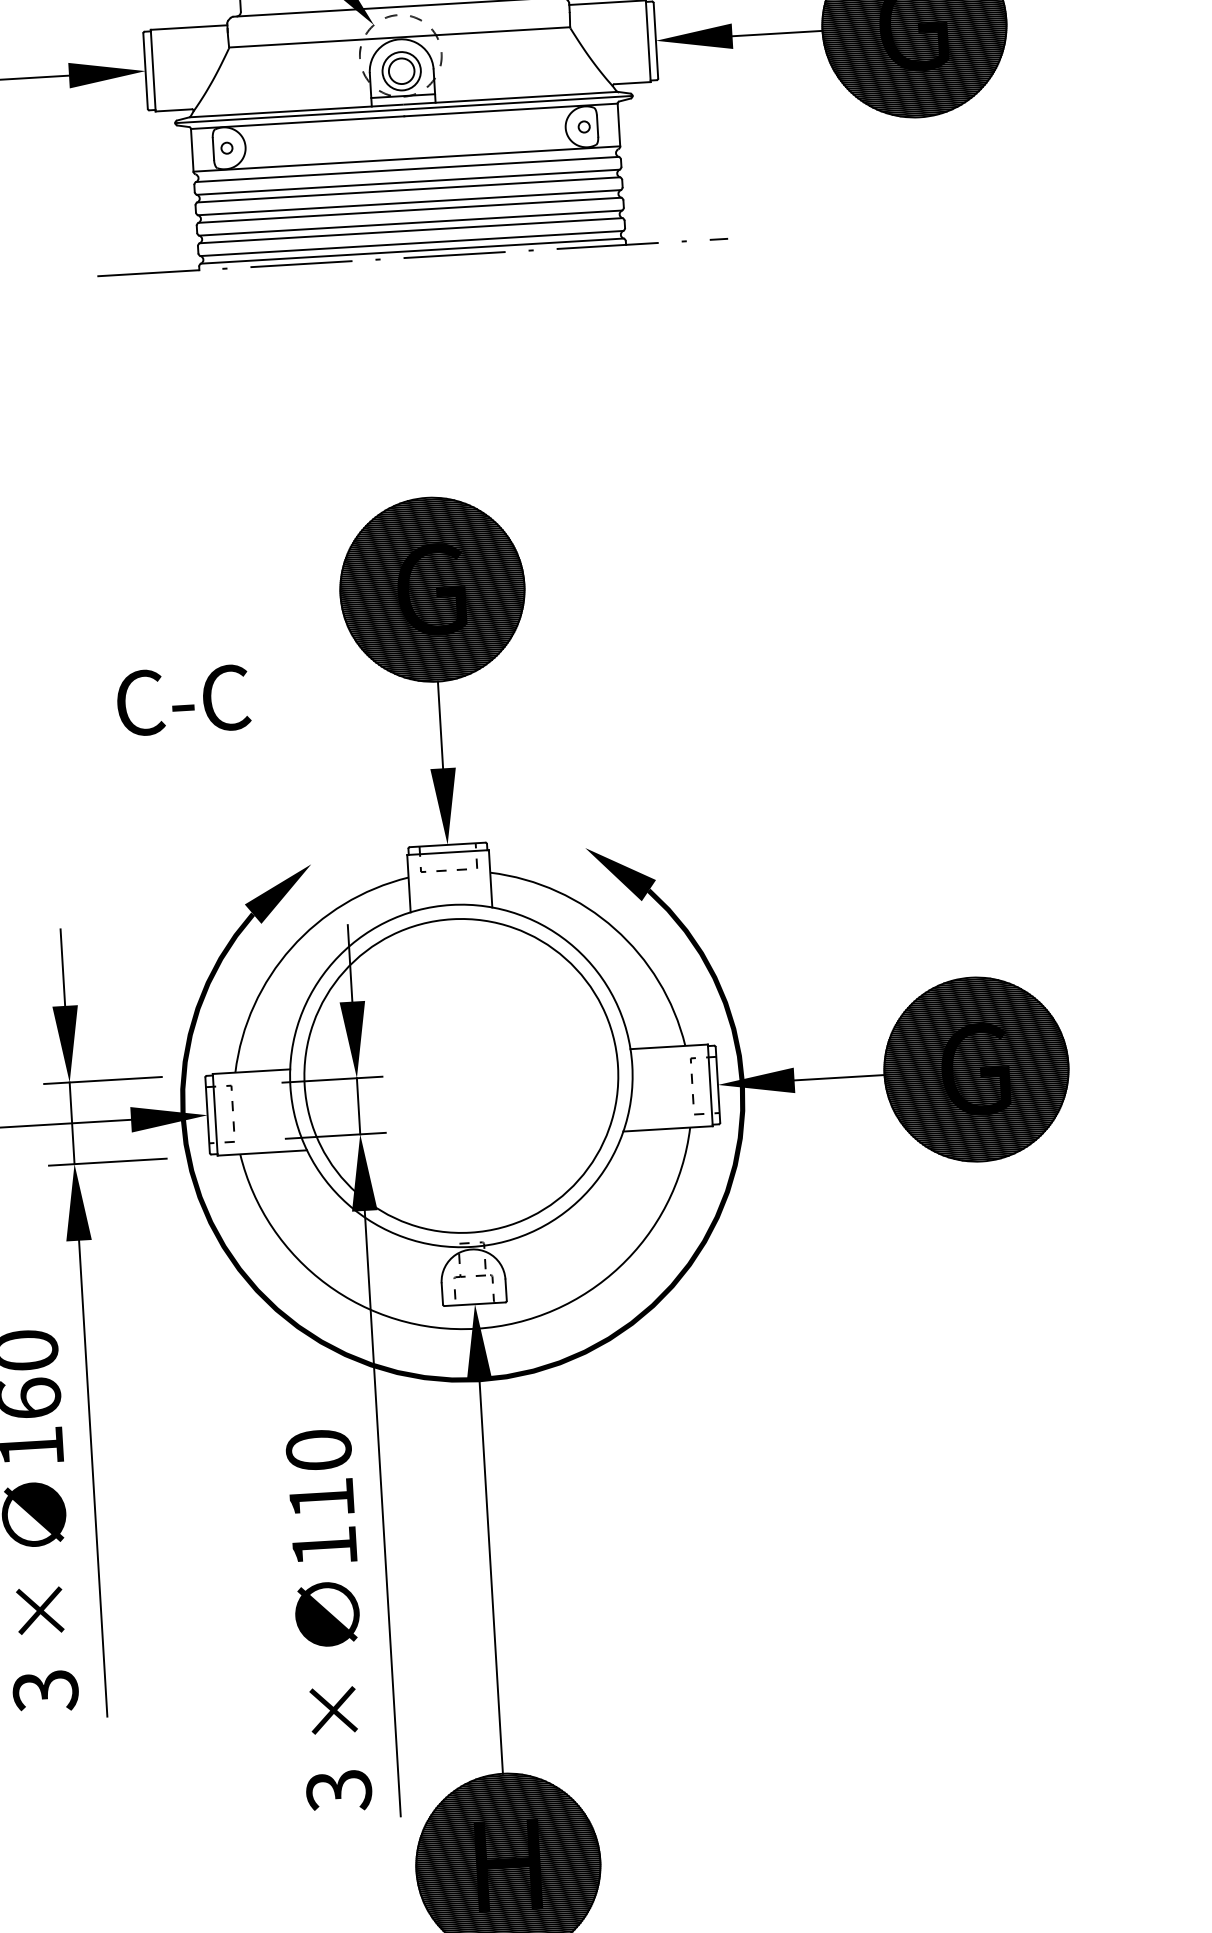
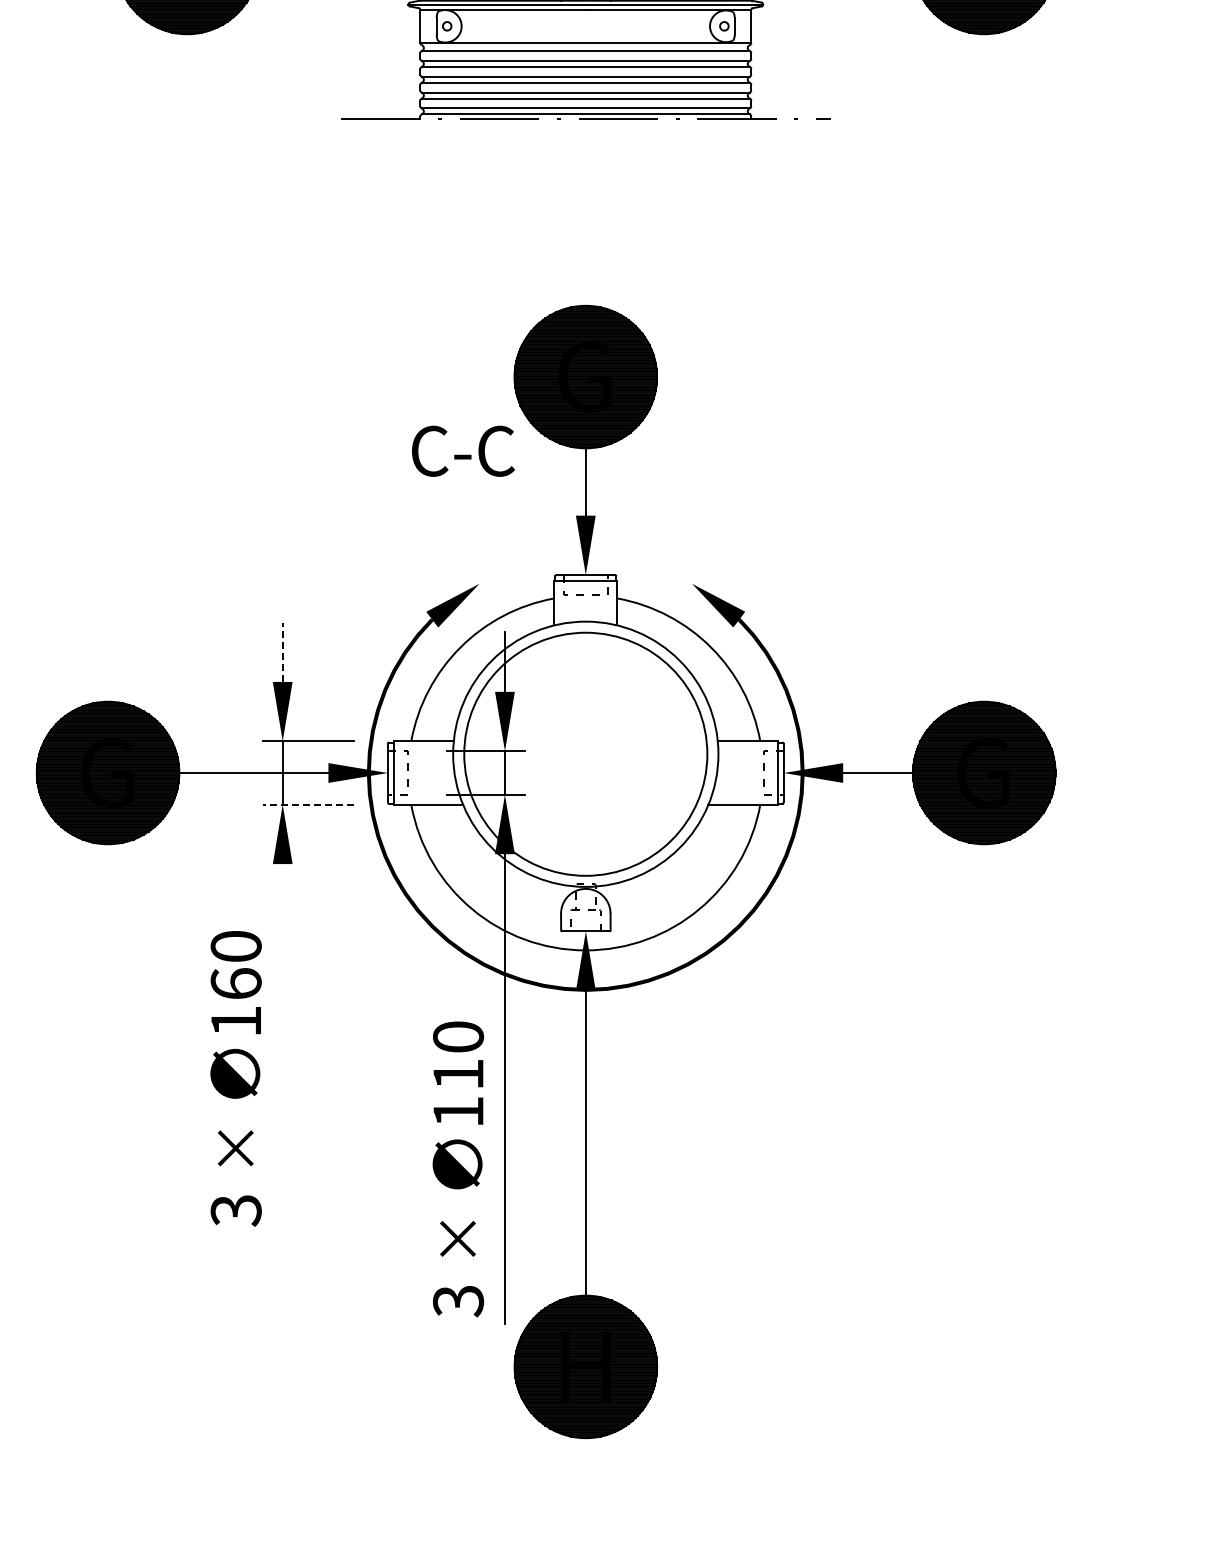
text: (183, 699) -> (463, 450), moved
line: (62, 967) -> (282, 652), solid -> dashed
line: (107, 1161) -> (308, 804), solid -> dashed
line: (92, 1478) -> (282, 1048), removed

